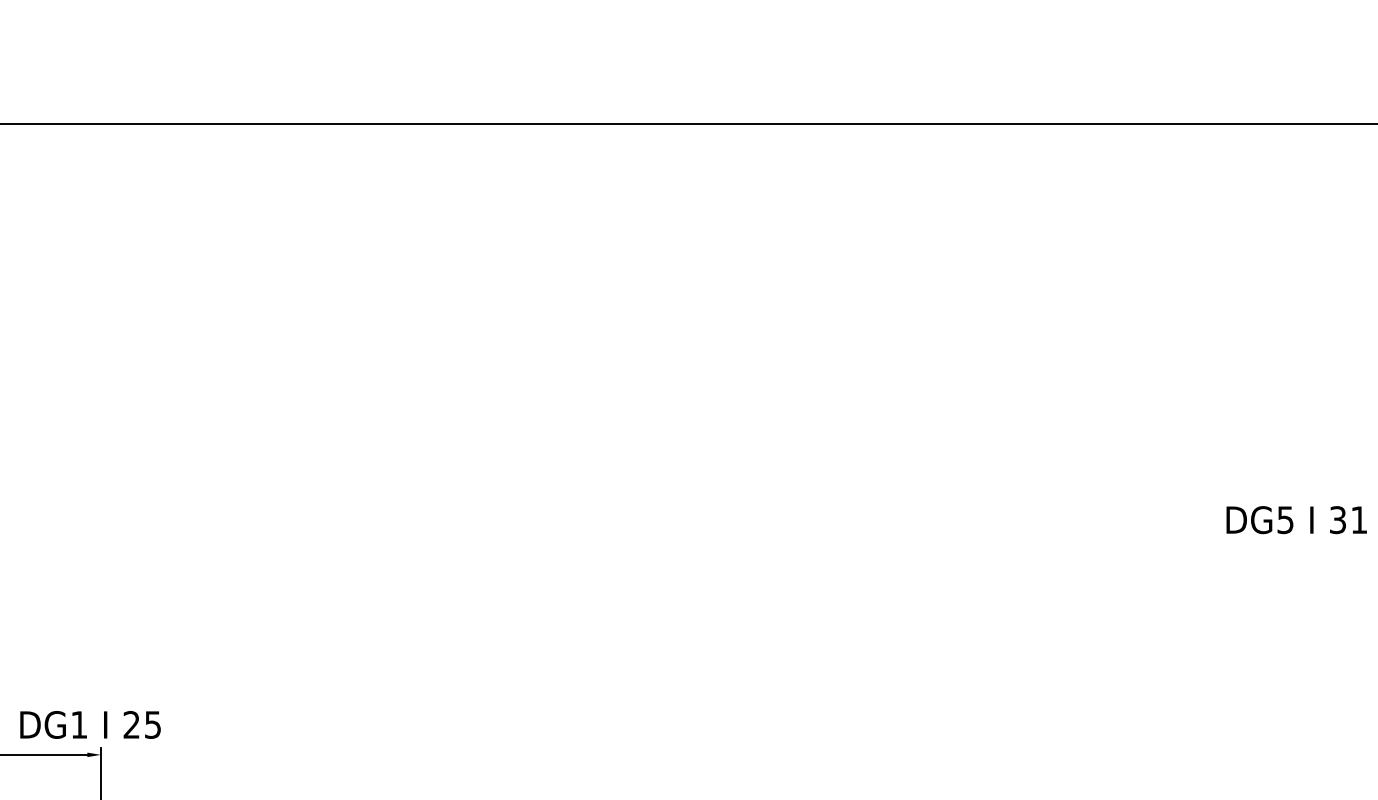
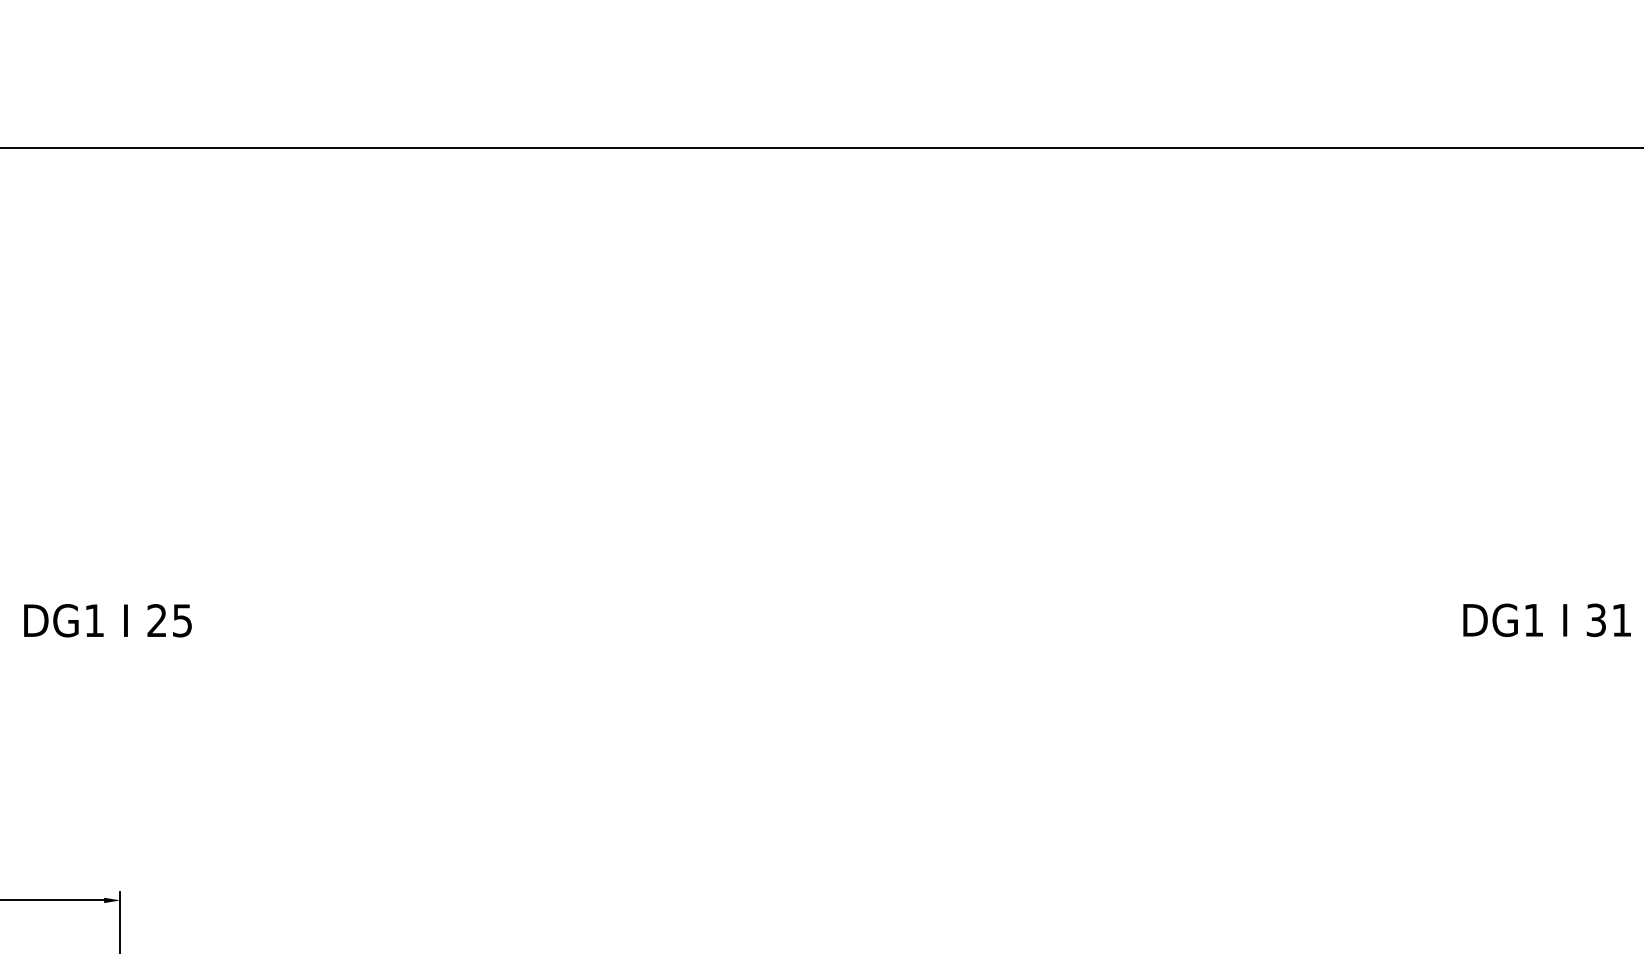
text: (1285, 520) -> (1533, 620), DG5 -> DG1
text: (90, 724) -> (107, 620), moved

